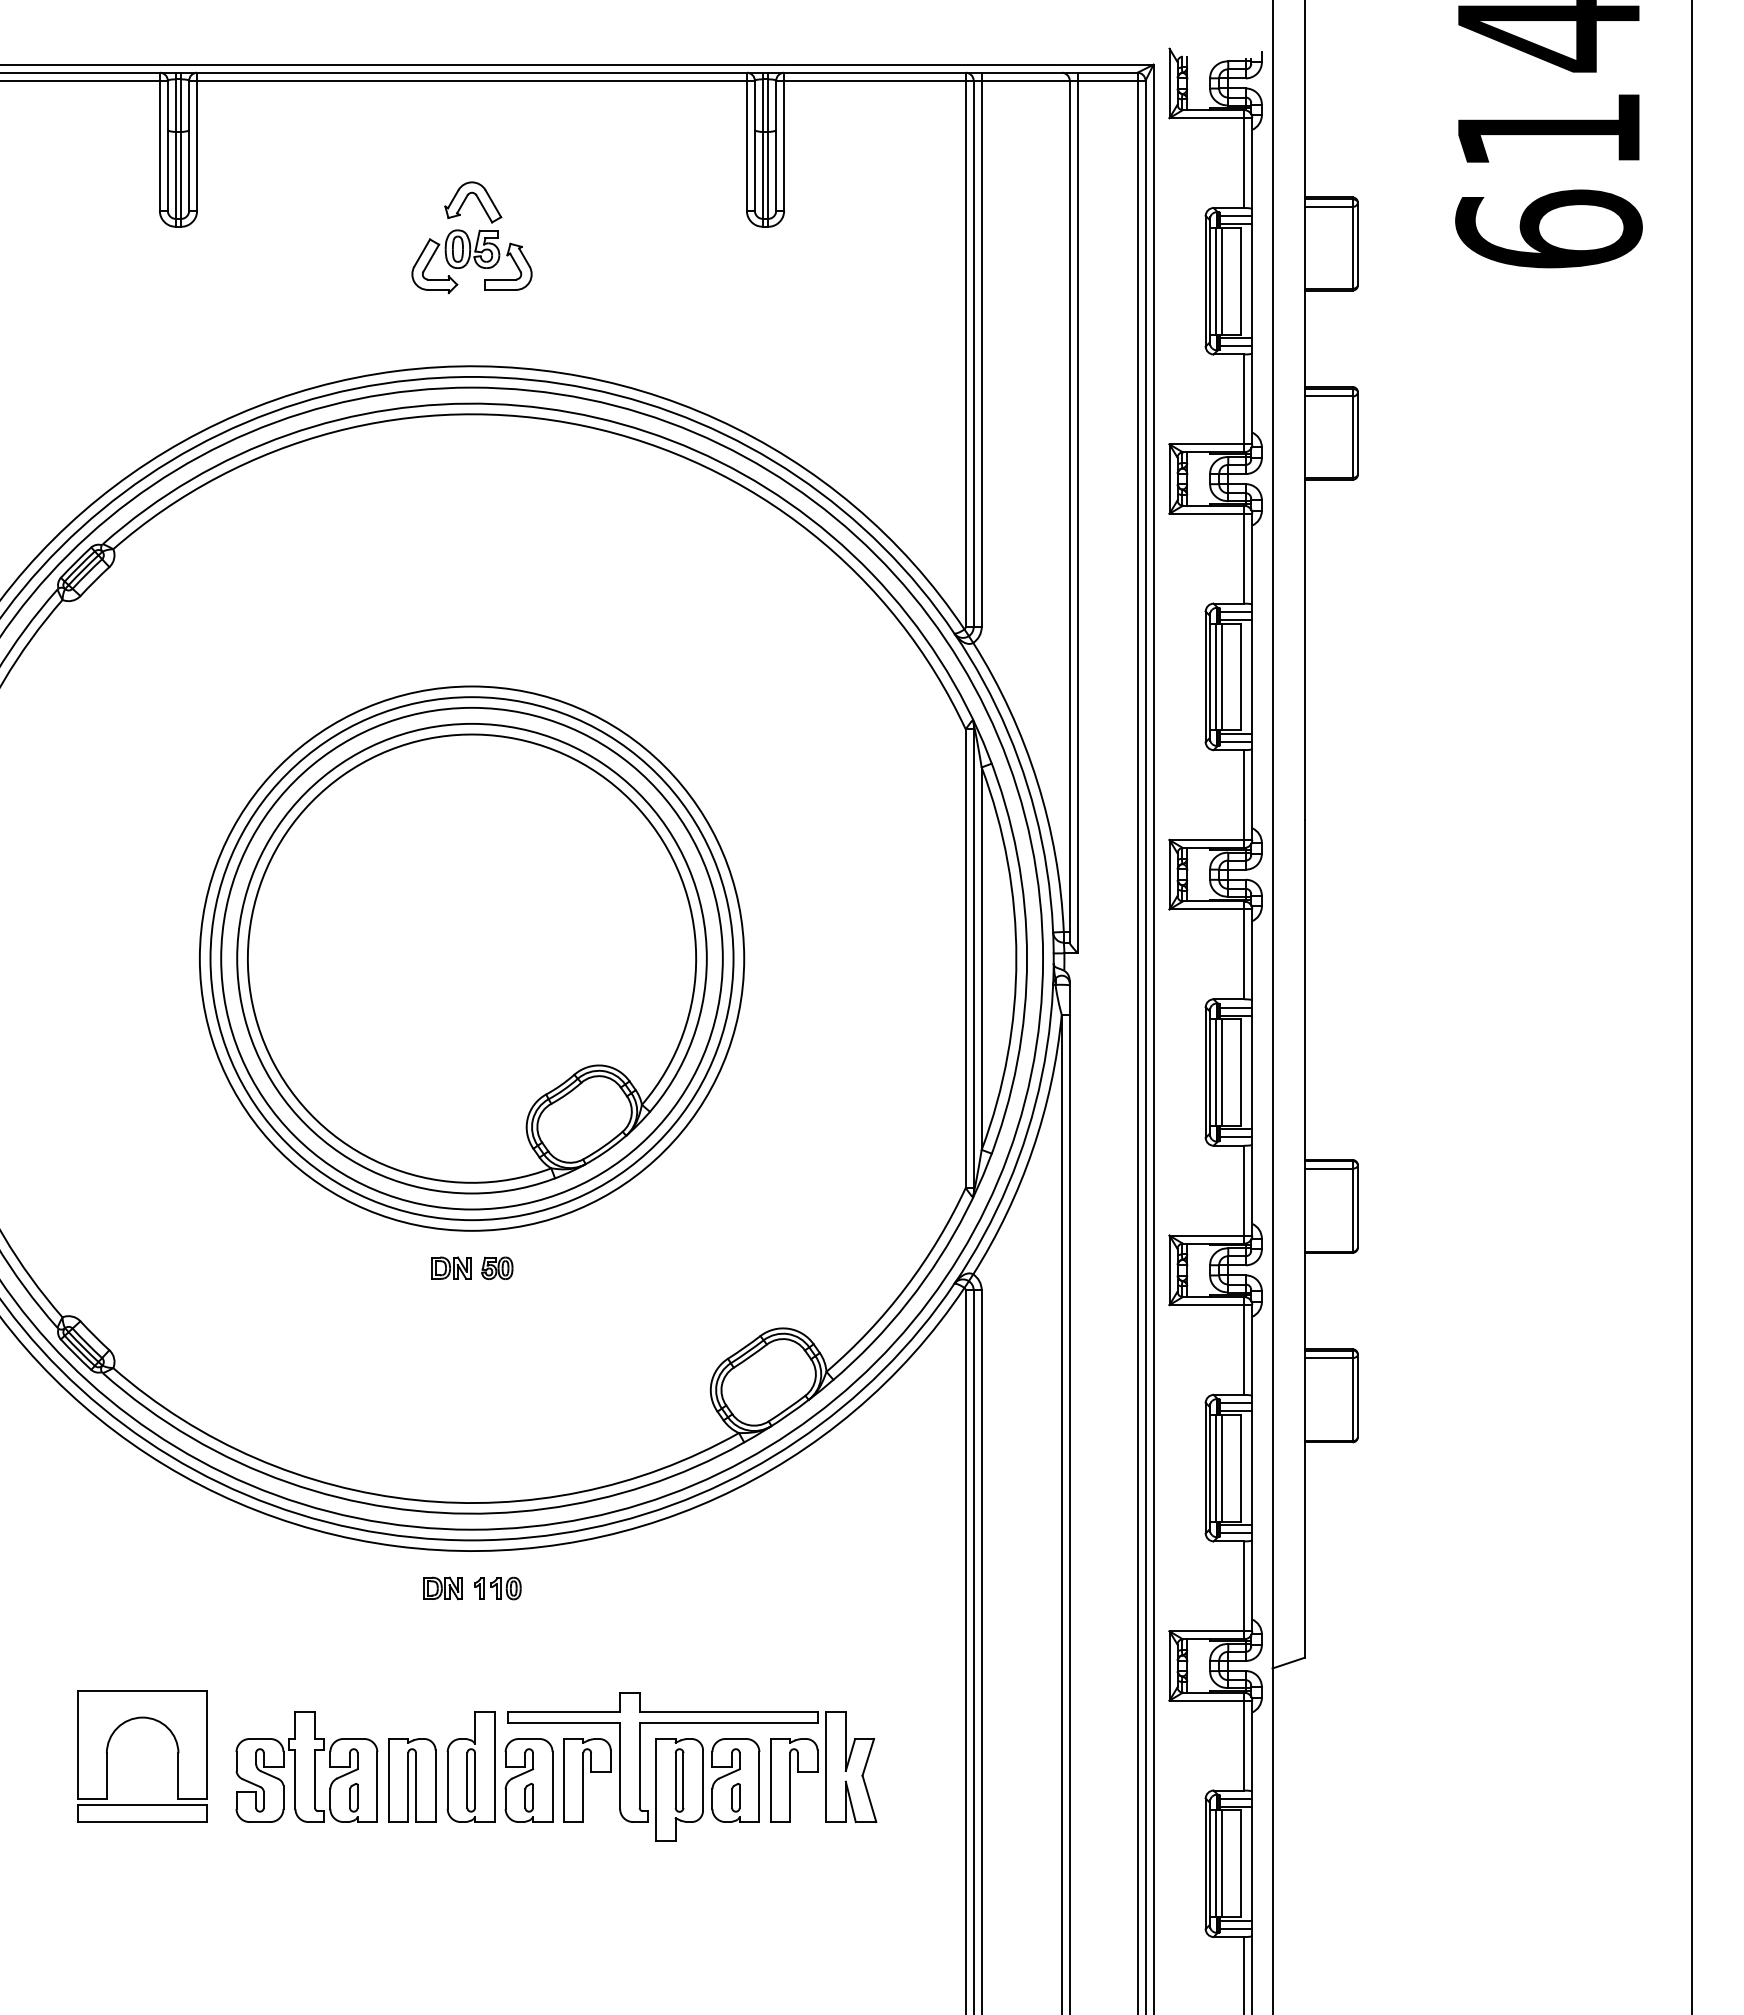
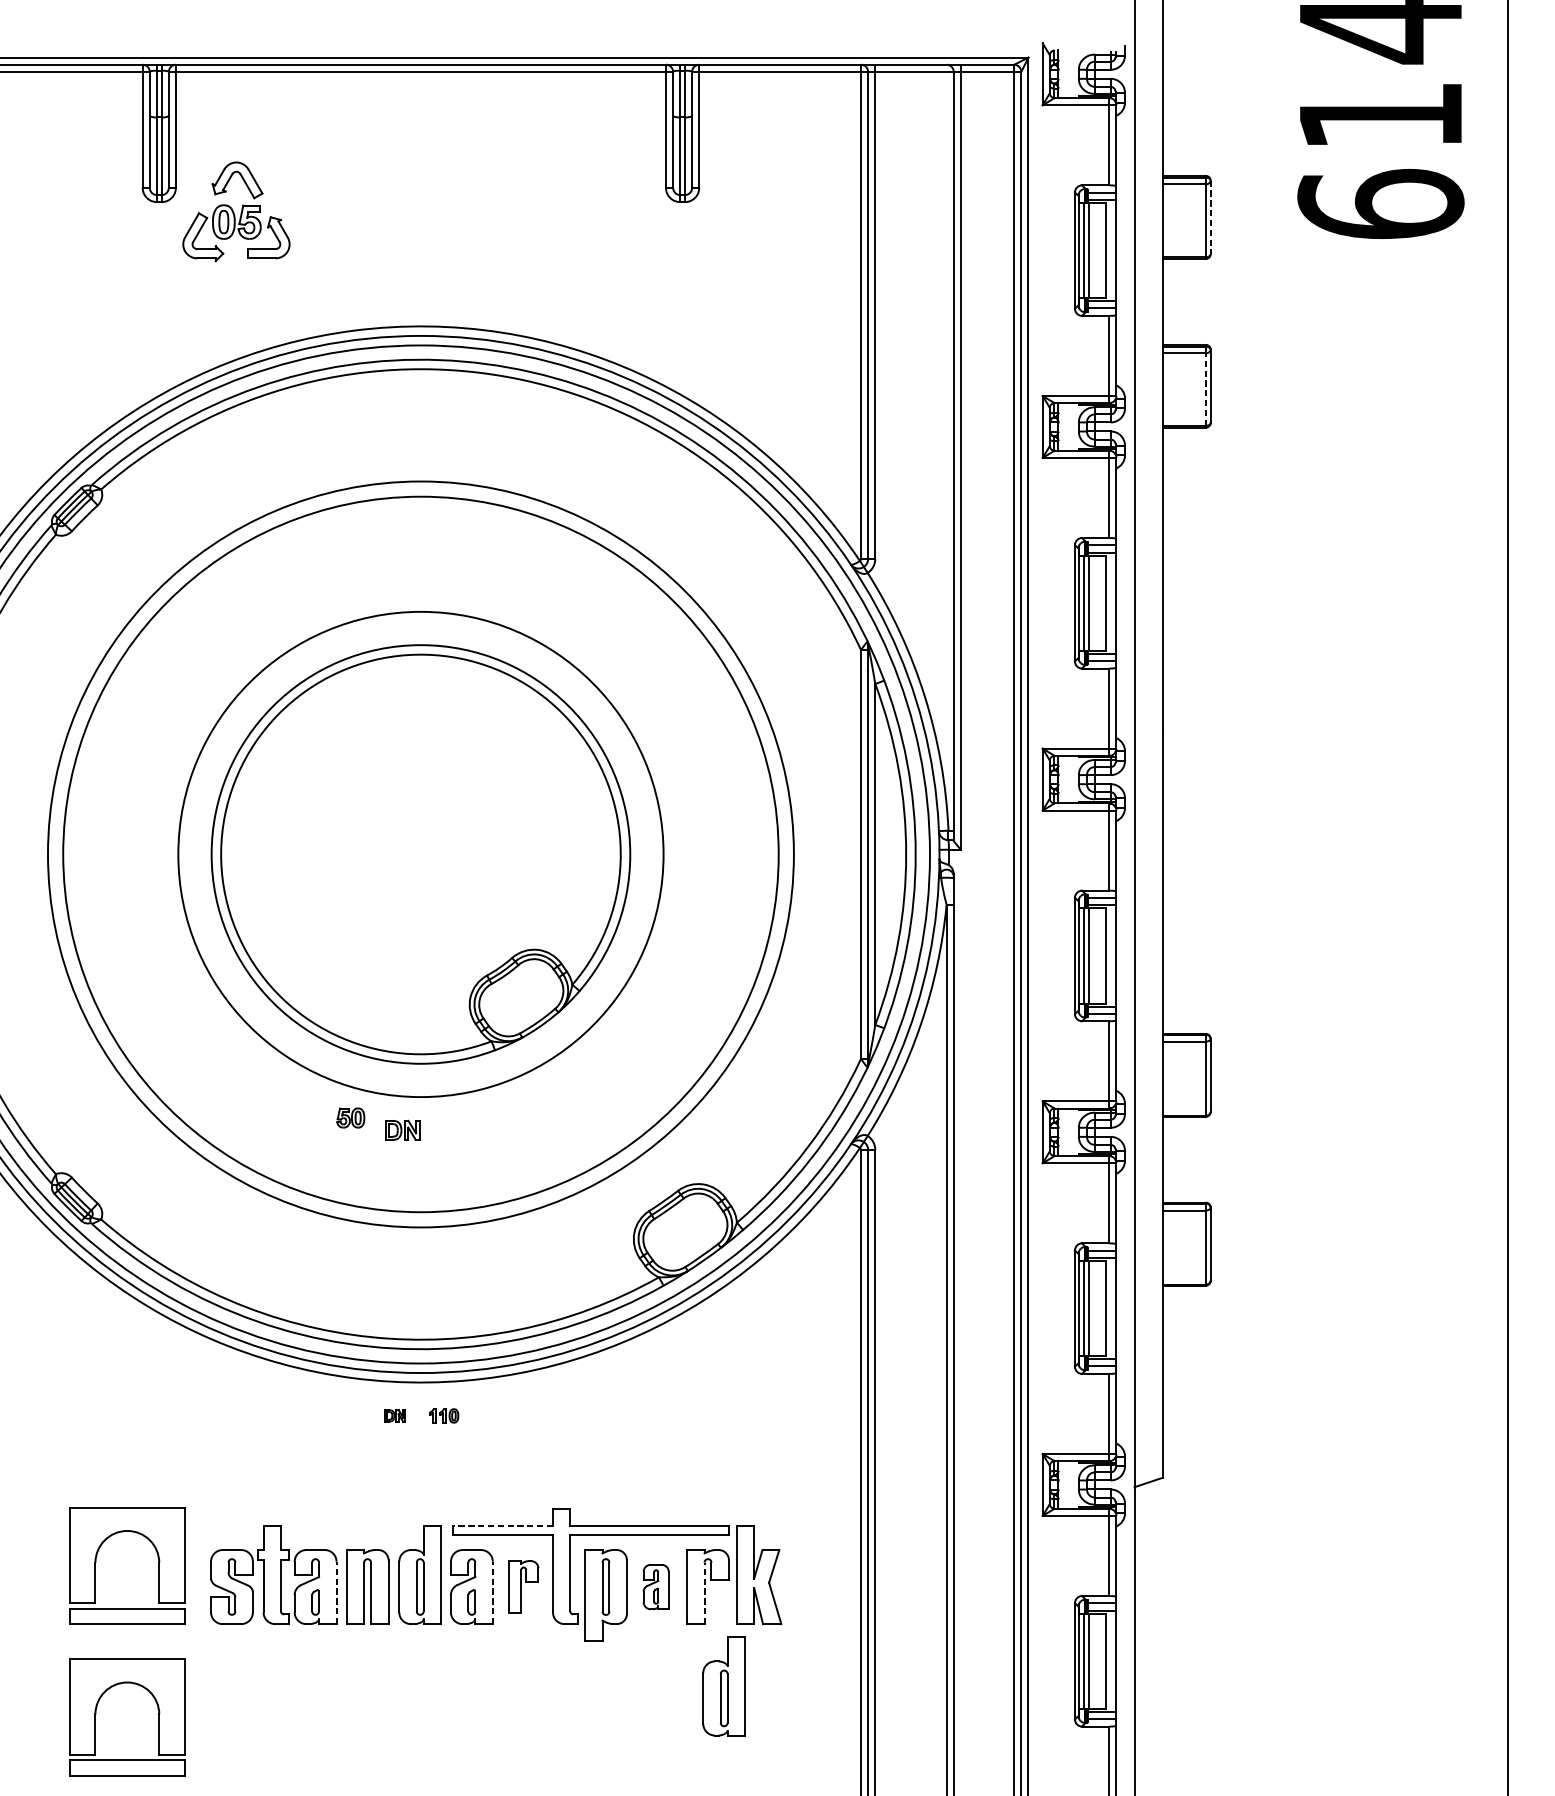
part: (471, 237) -> (235, 211), moved
line: (1357, 244) -> (1210, 217), solid -> dashed
line: (1352, 437) -> (1205, 389), solid -> dashed
circle: (471, 958) -> (420, 854), size x1.6
circle: (471, 958) -> (420, 854), size x1.6
part: (497, 1267) -> (350, 1117), moved
part: (442, 1588) -> (394, 1415), size x0.6
part: (497, 1588) -> (443, 1415), size x0.7
line: (564, 1711) -> (503, 1525), solid -> dashed
part: (587, 1780) -> (523, 1587), size x0.7
part: (735, 1780) -> (655, 1587), size x0.6
line: (377, 1787) -> (336, 1593), solid -> dashed
line: (552, 1787) -> (492, 1593), solid -> dashed
line: (790, 1787) -> (704, 1593), solid -> dashed
part: (811, 1891) -> (723, 1685), added
part: (108, 1918) -> (96, 1710), added

